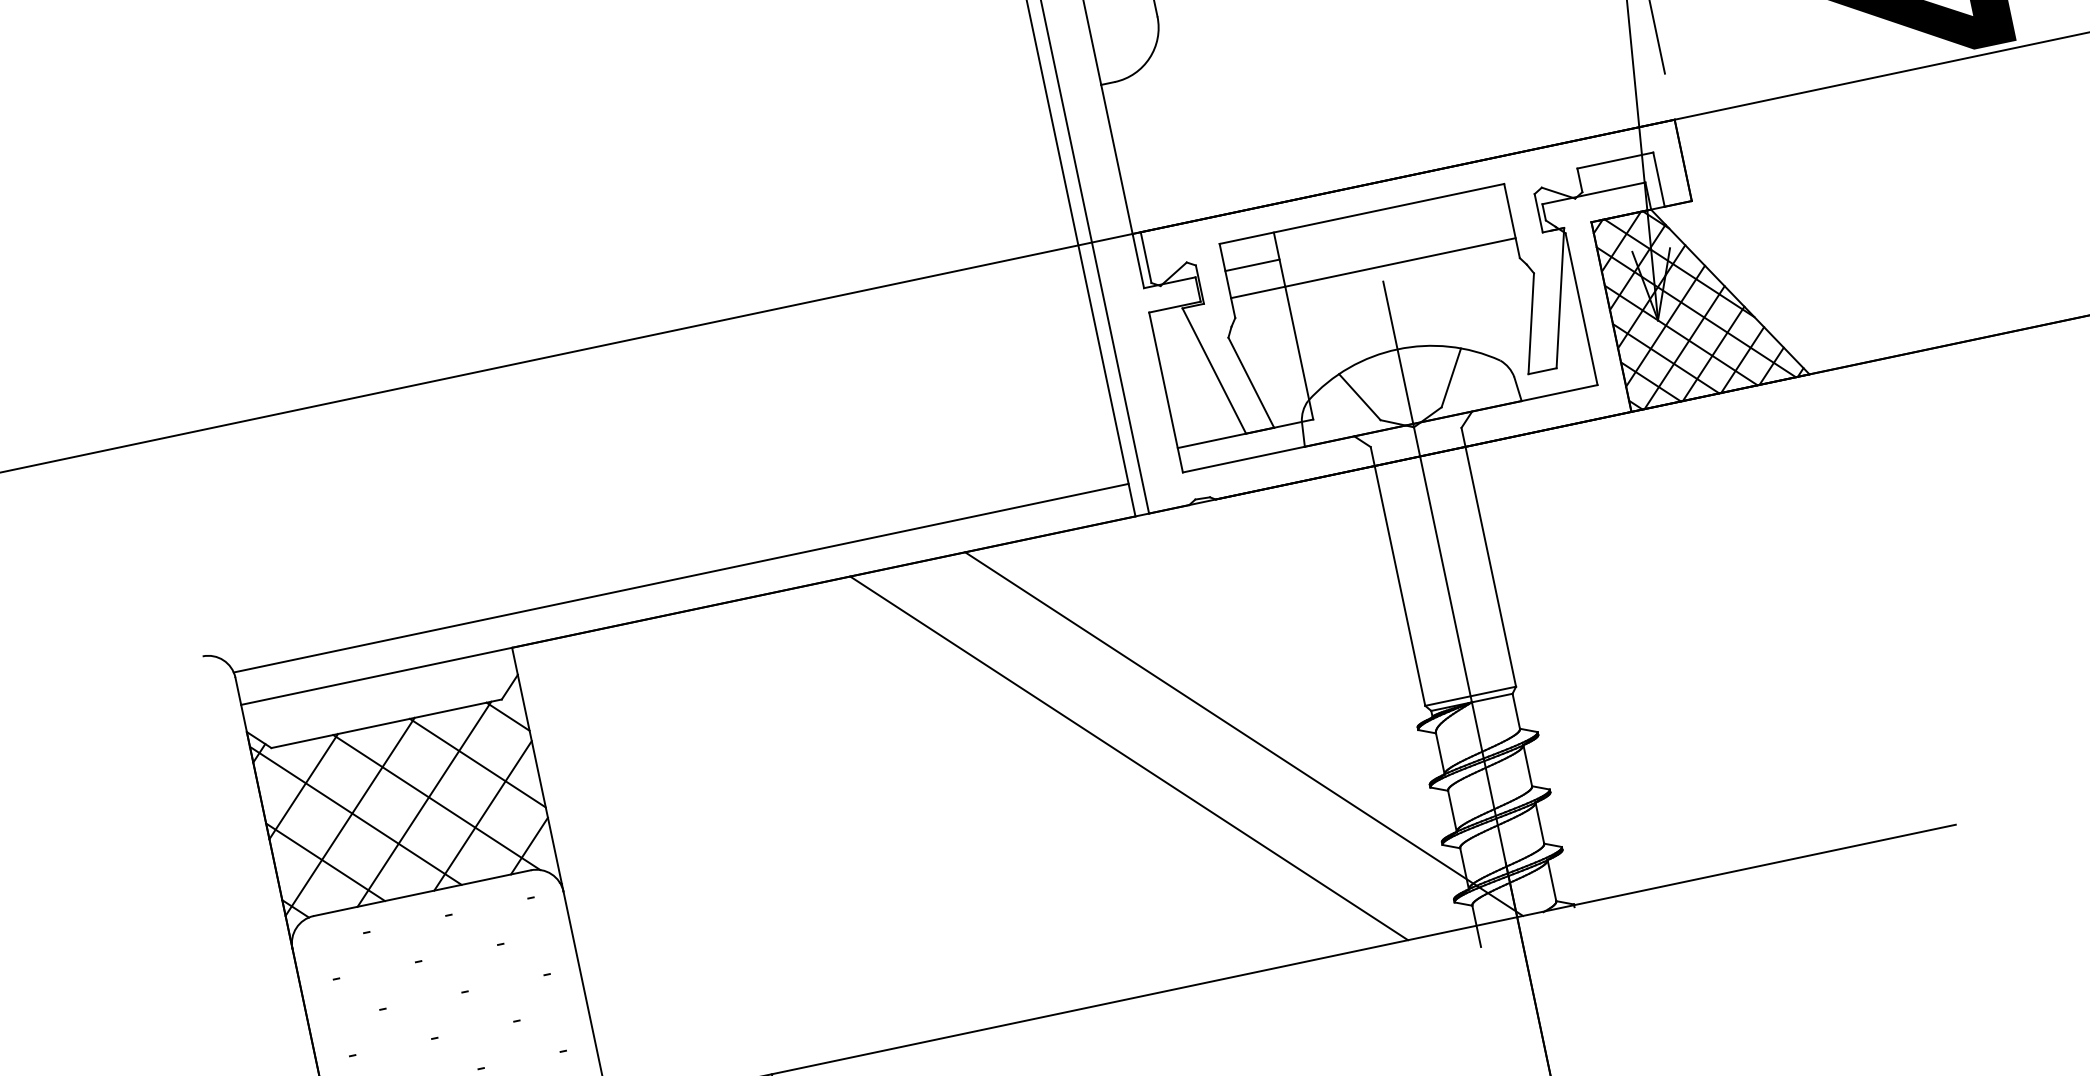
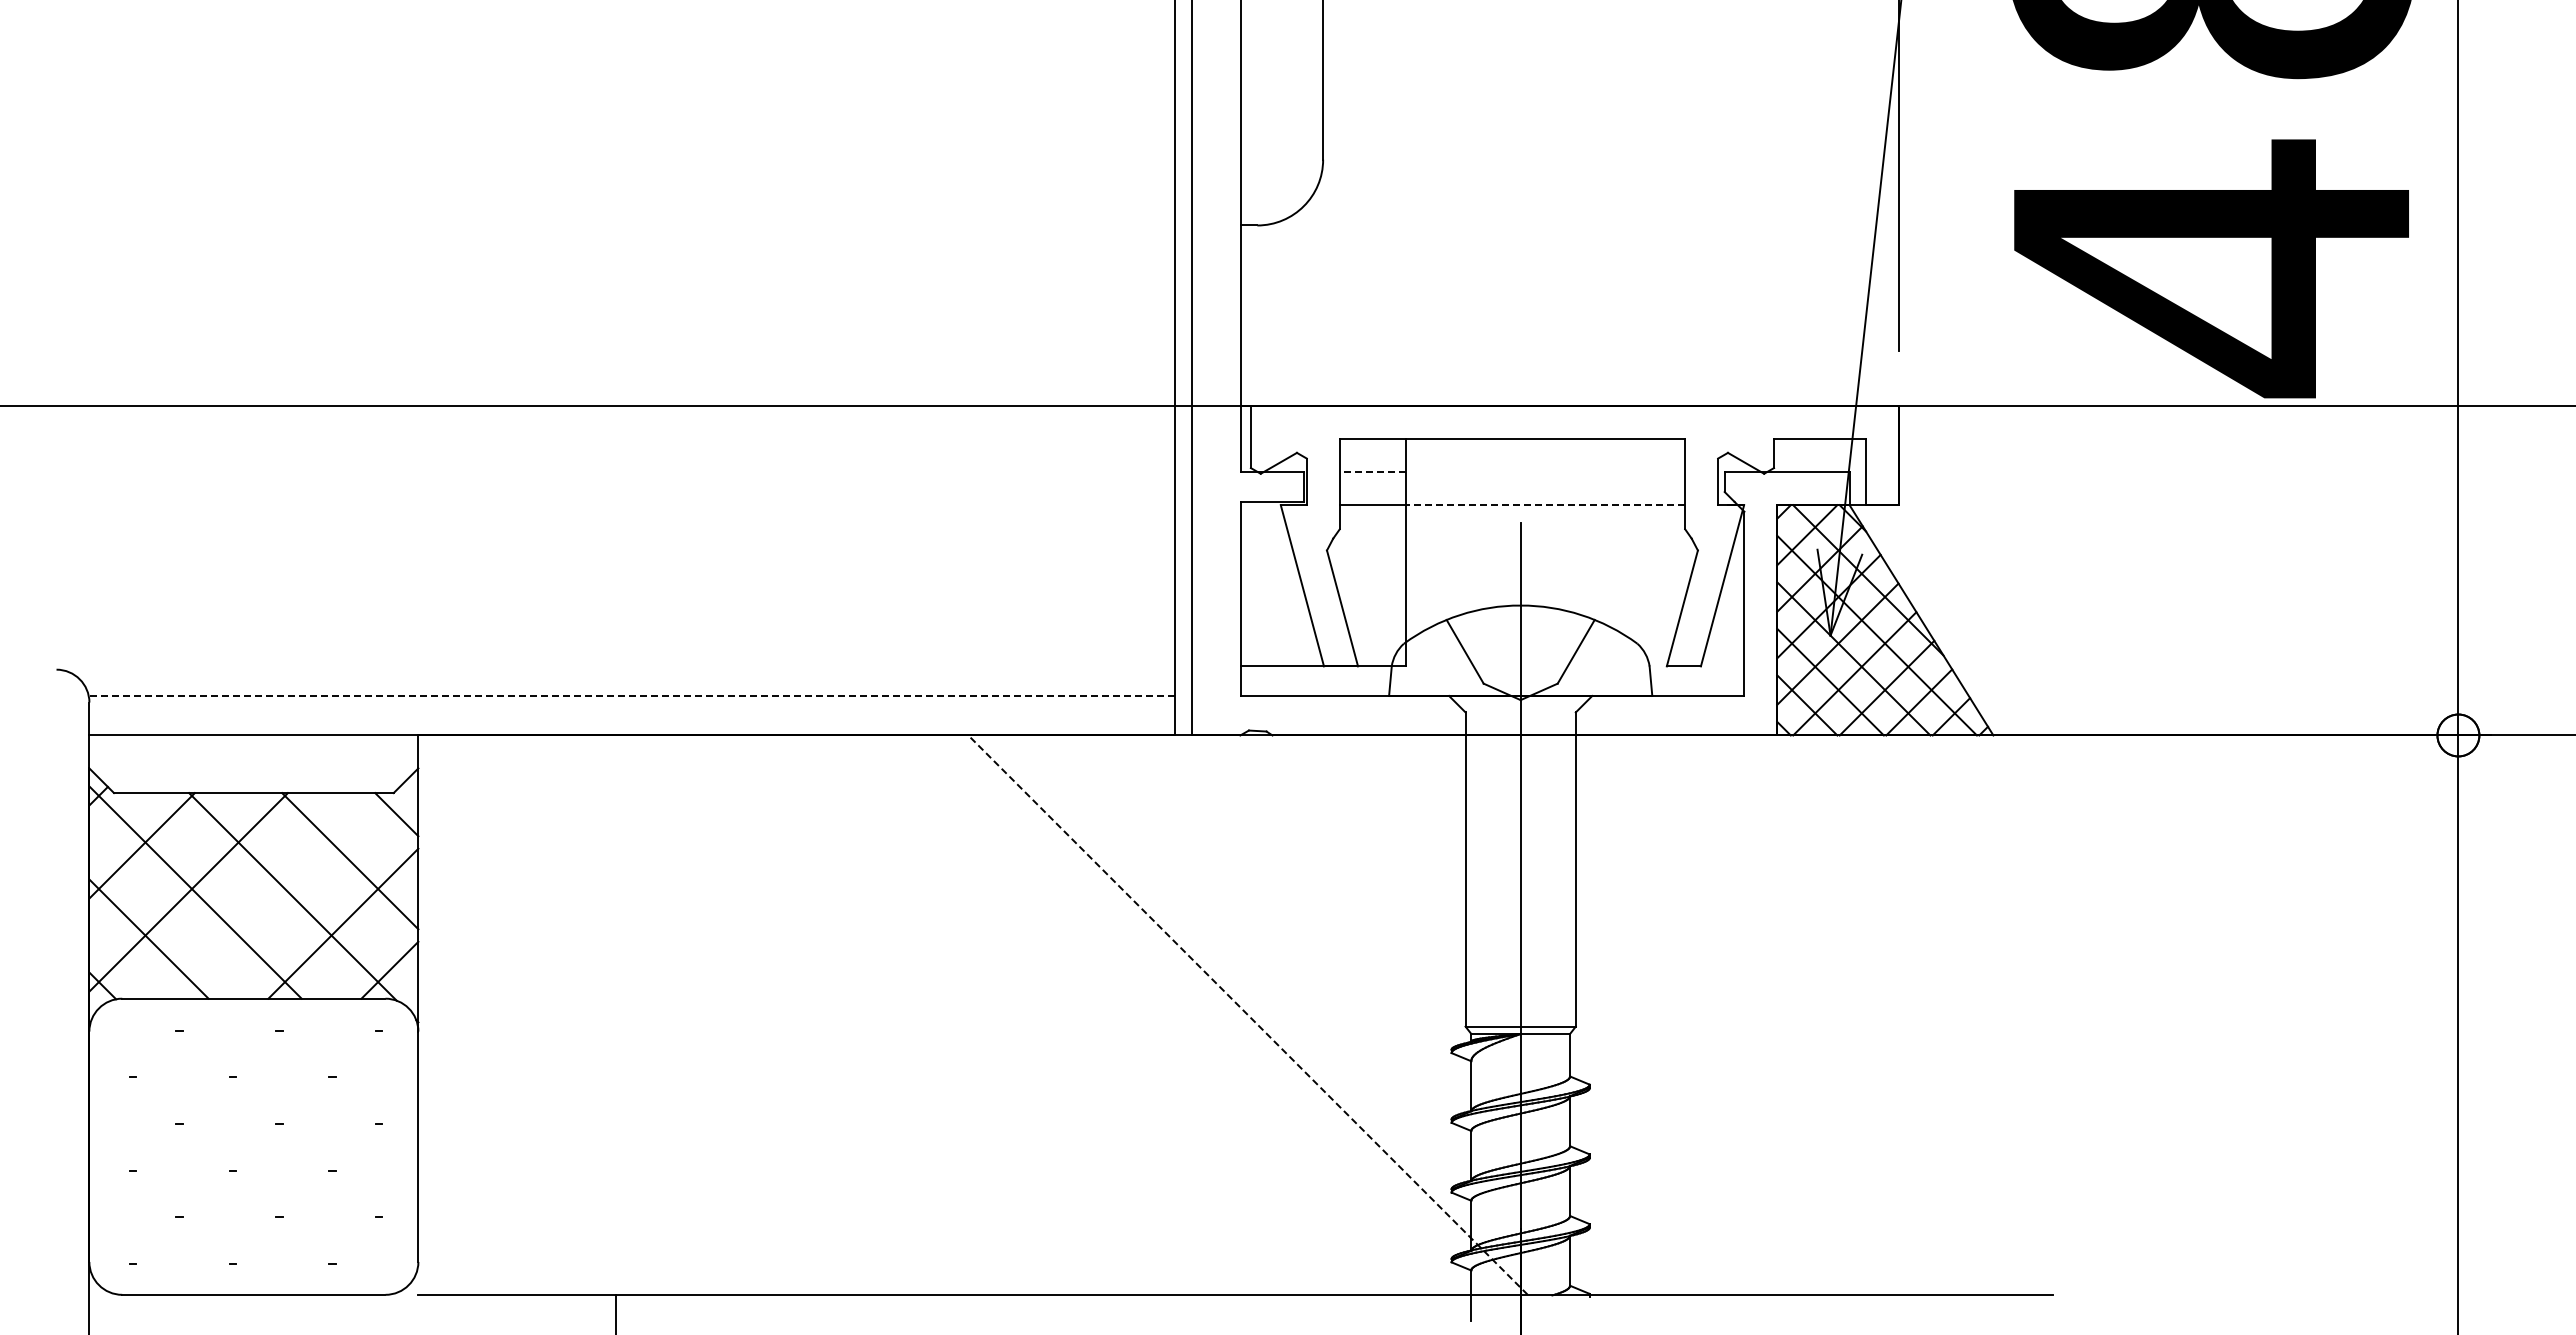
line: (1400, 262) -> (1545, 505), solid -> dashed
line: (1252, 265) -> (1372, 472), solid -> dashed
line: (680, 578) -> (631, 696), solid -> dashed
line: (1244, 734) -> (1248, 1015), solid -> dashed
line: (1129, 757) -> (1108, 1014), removed
line: (424, 803) -> (278, 895), removed

